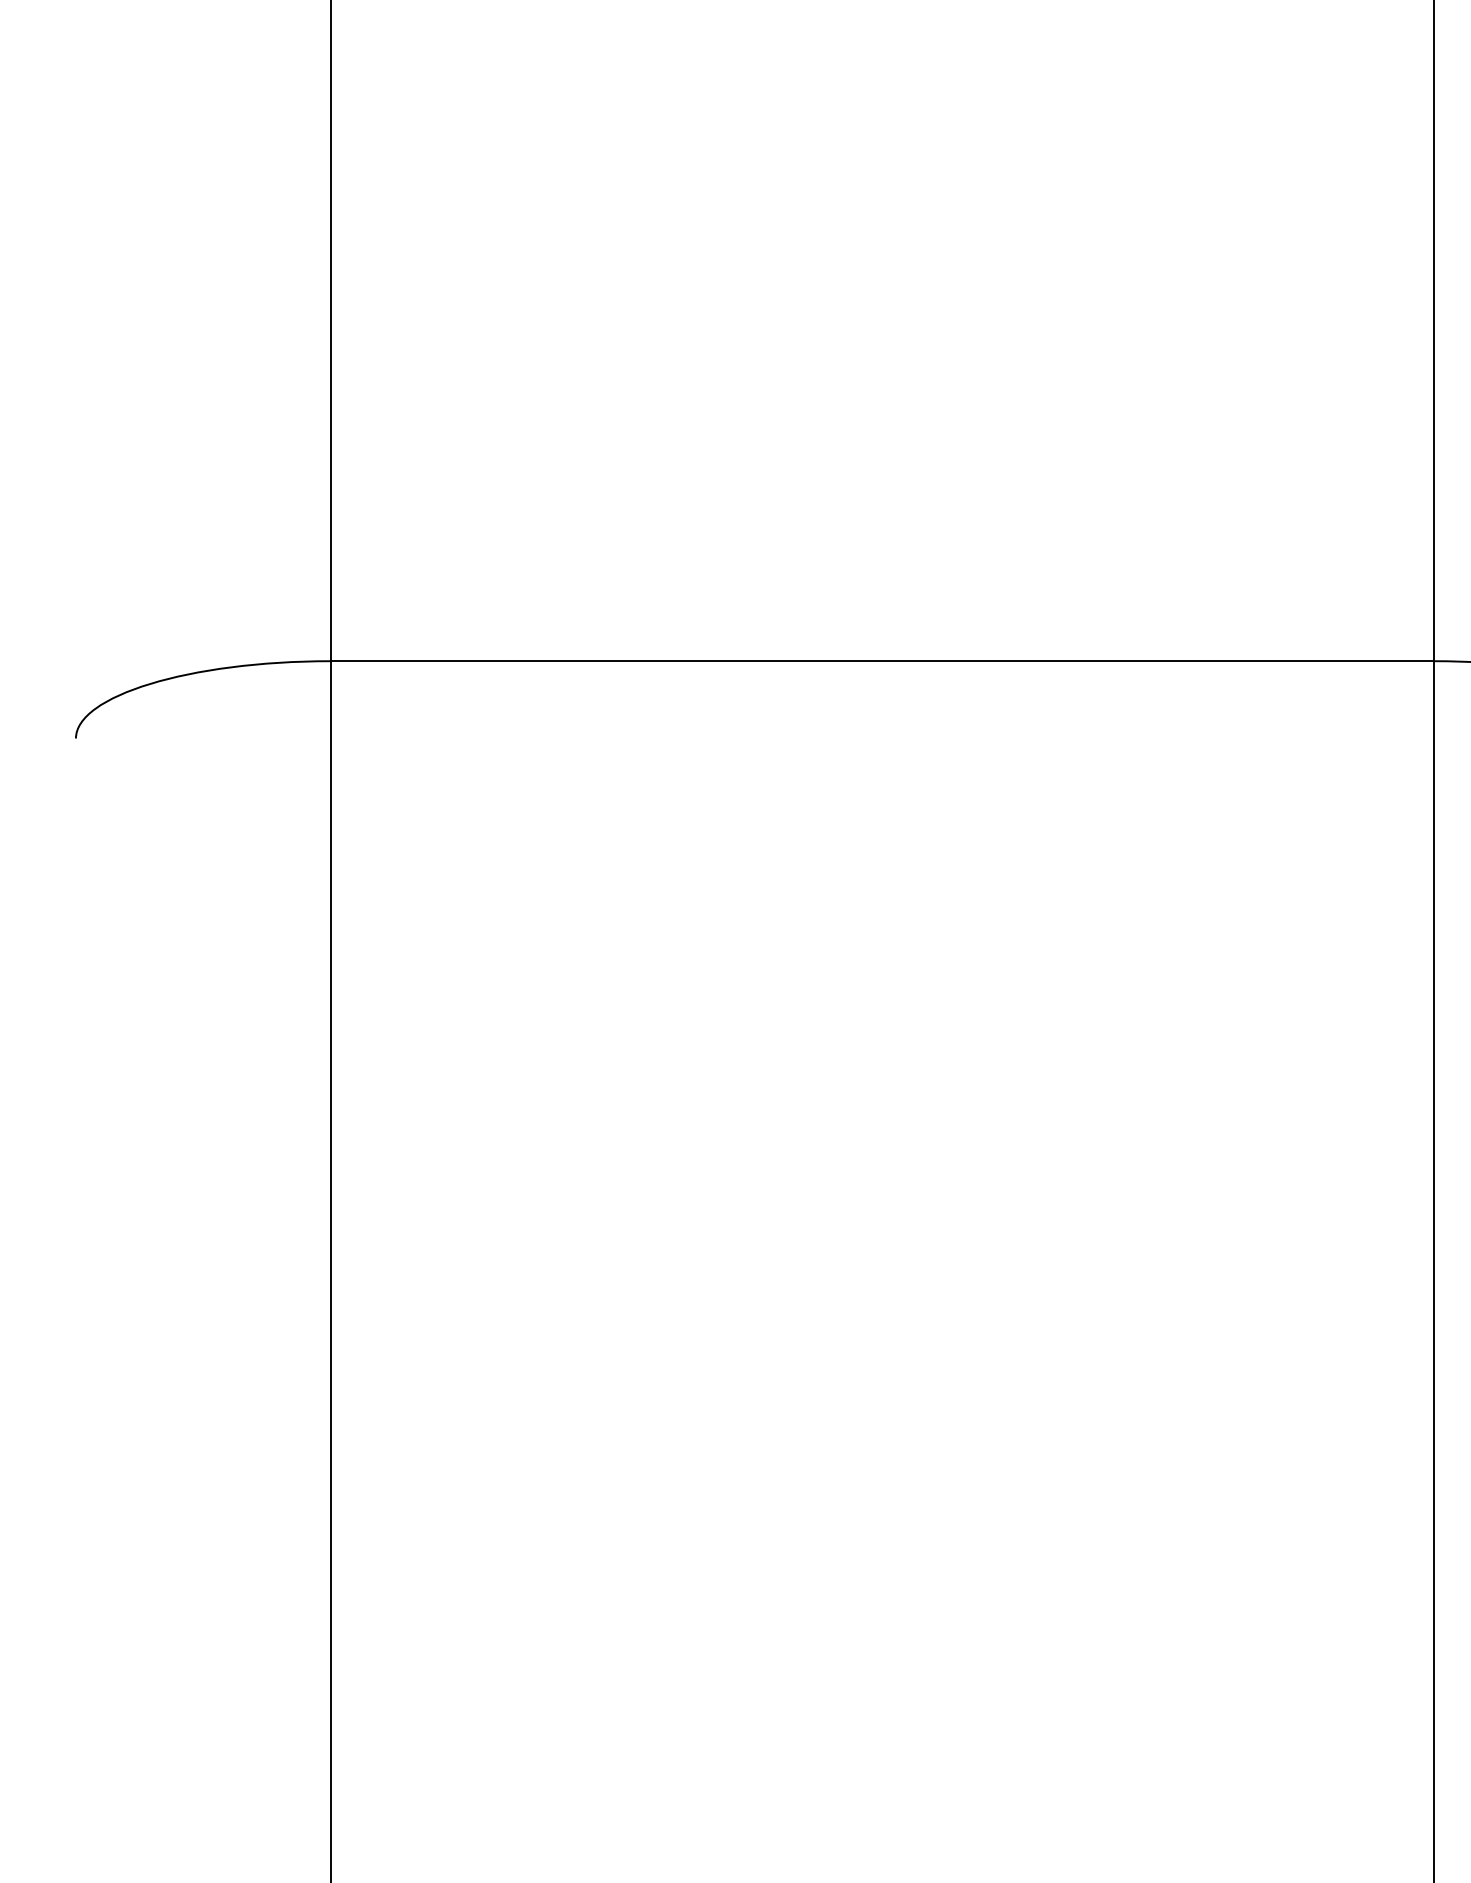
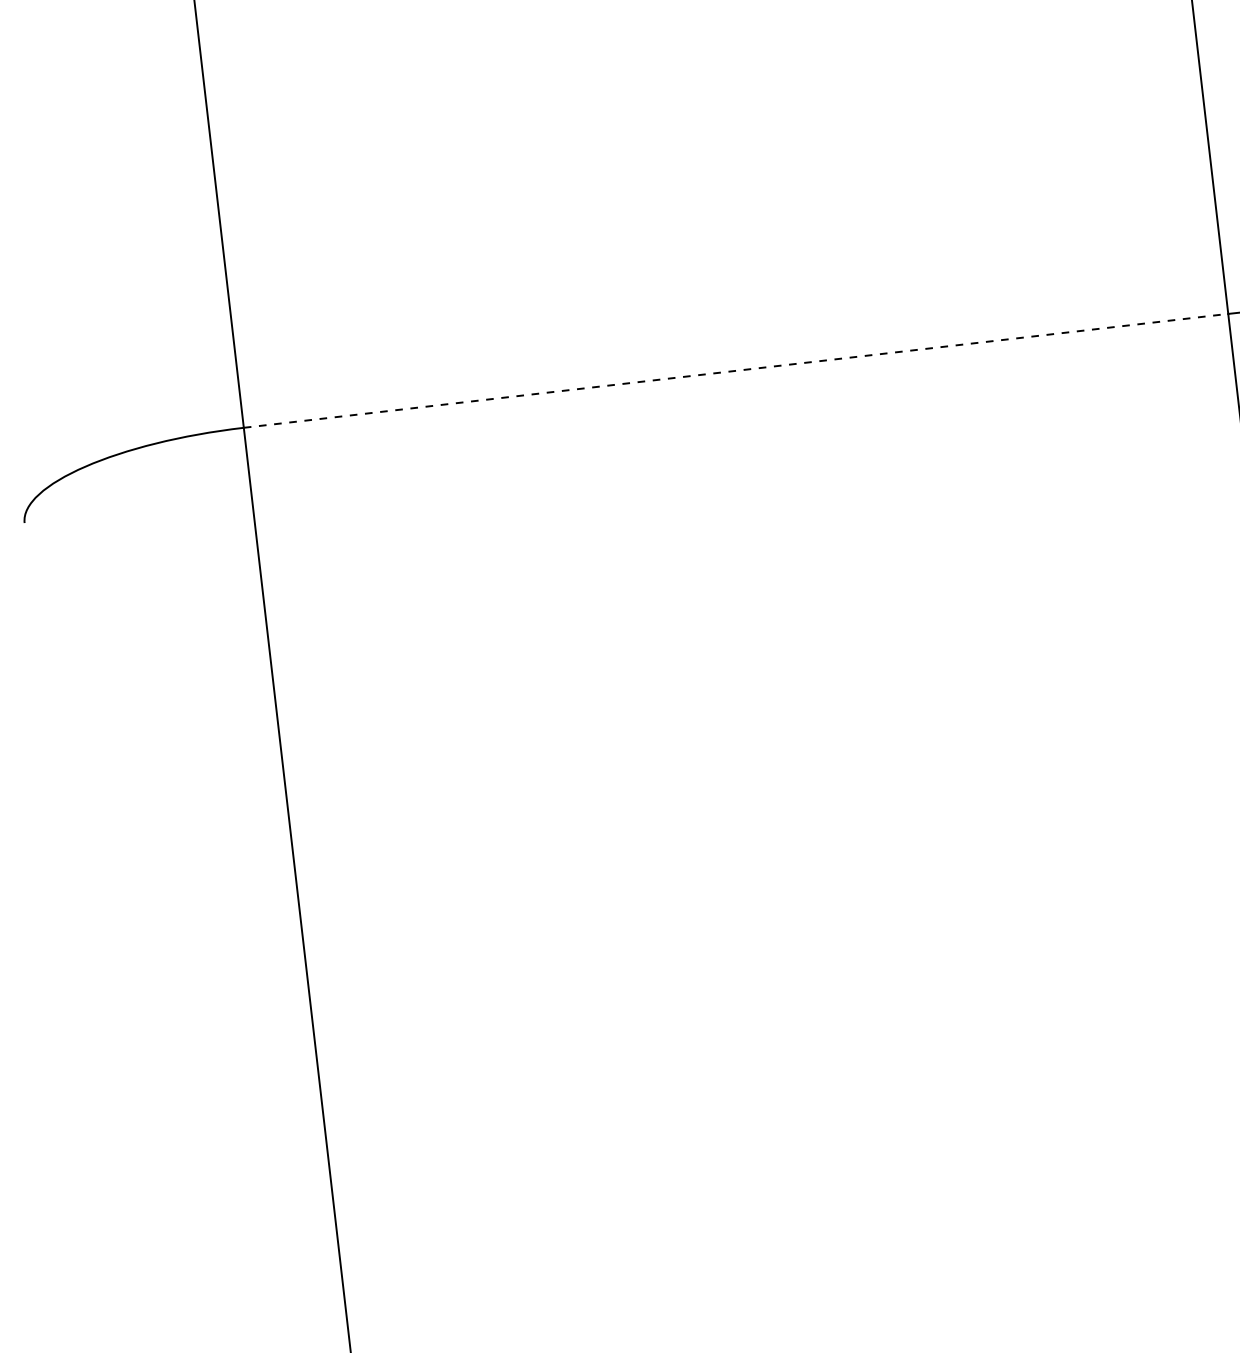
line: (882, 661) -> (736, 371), solid -> dashed

